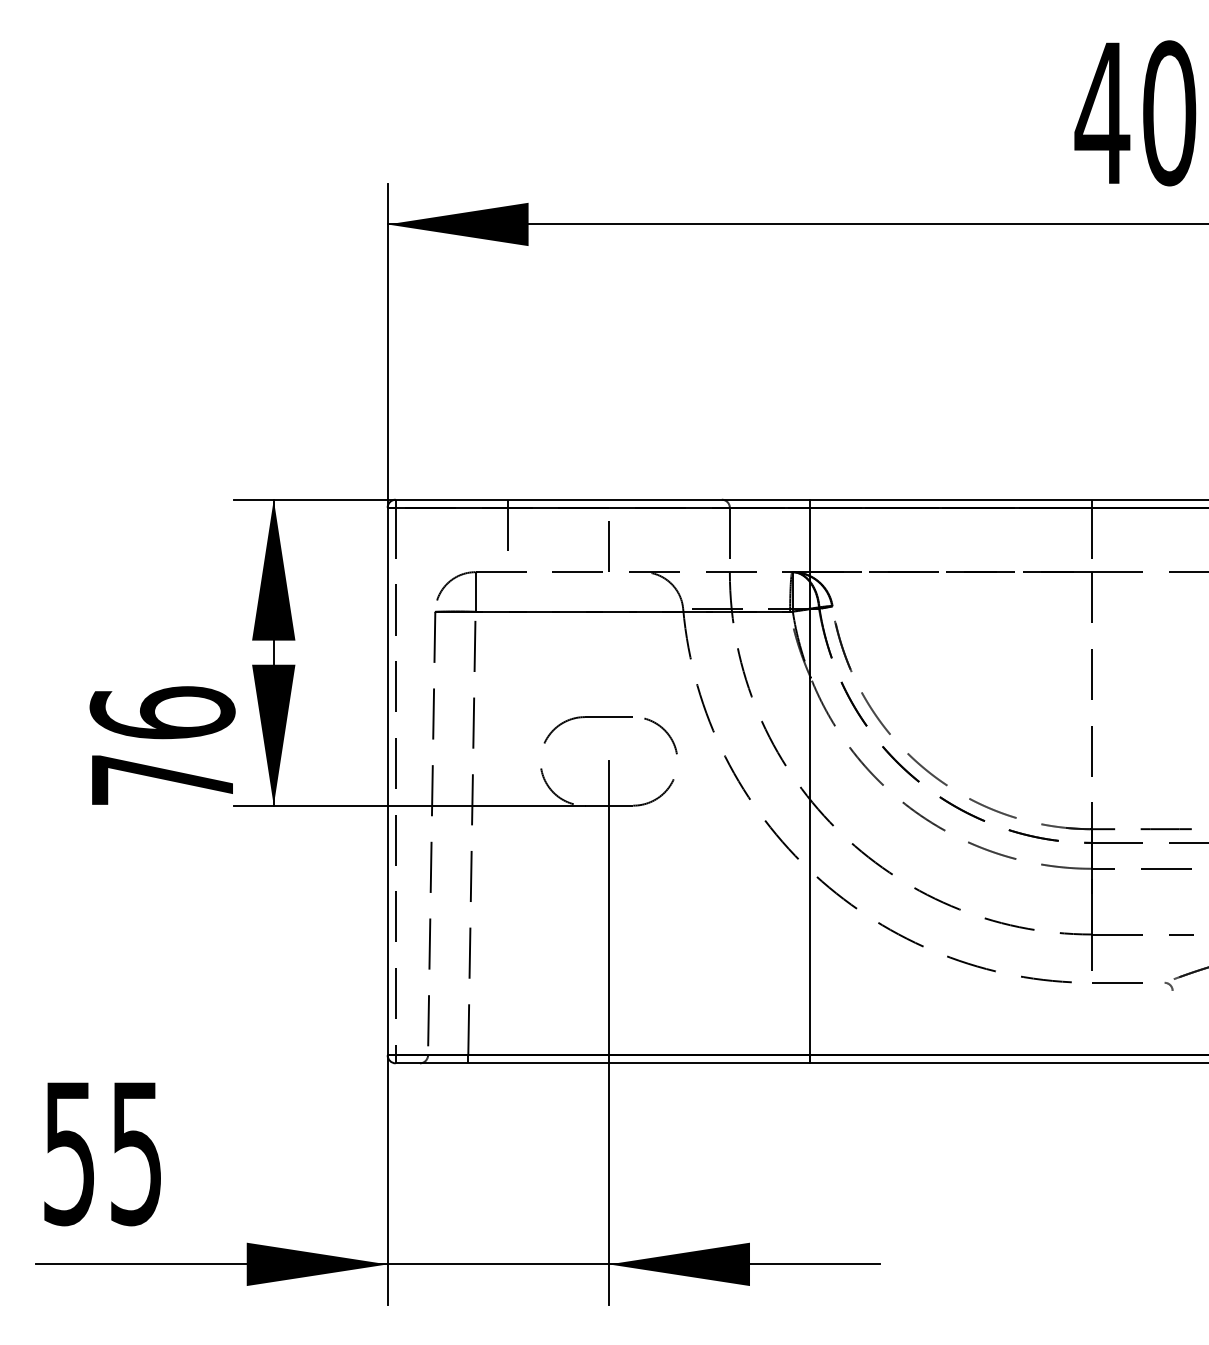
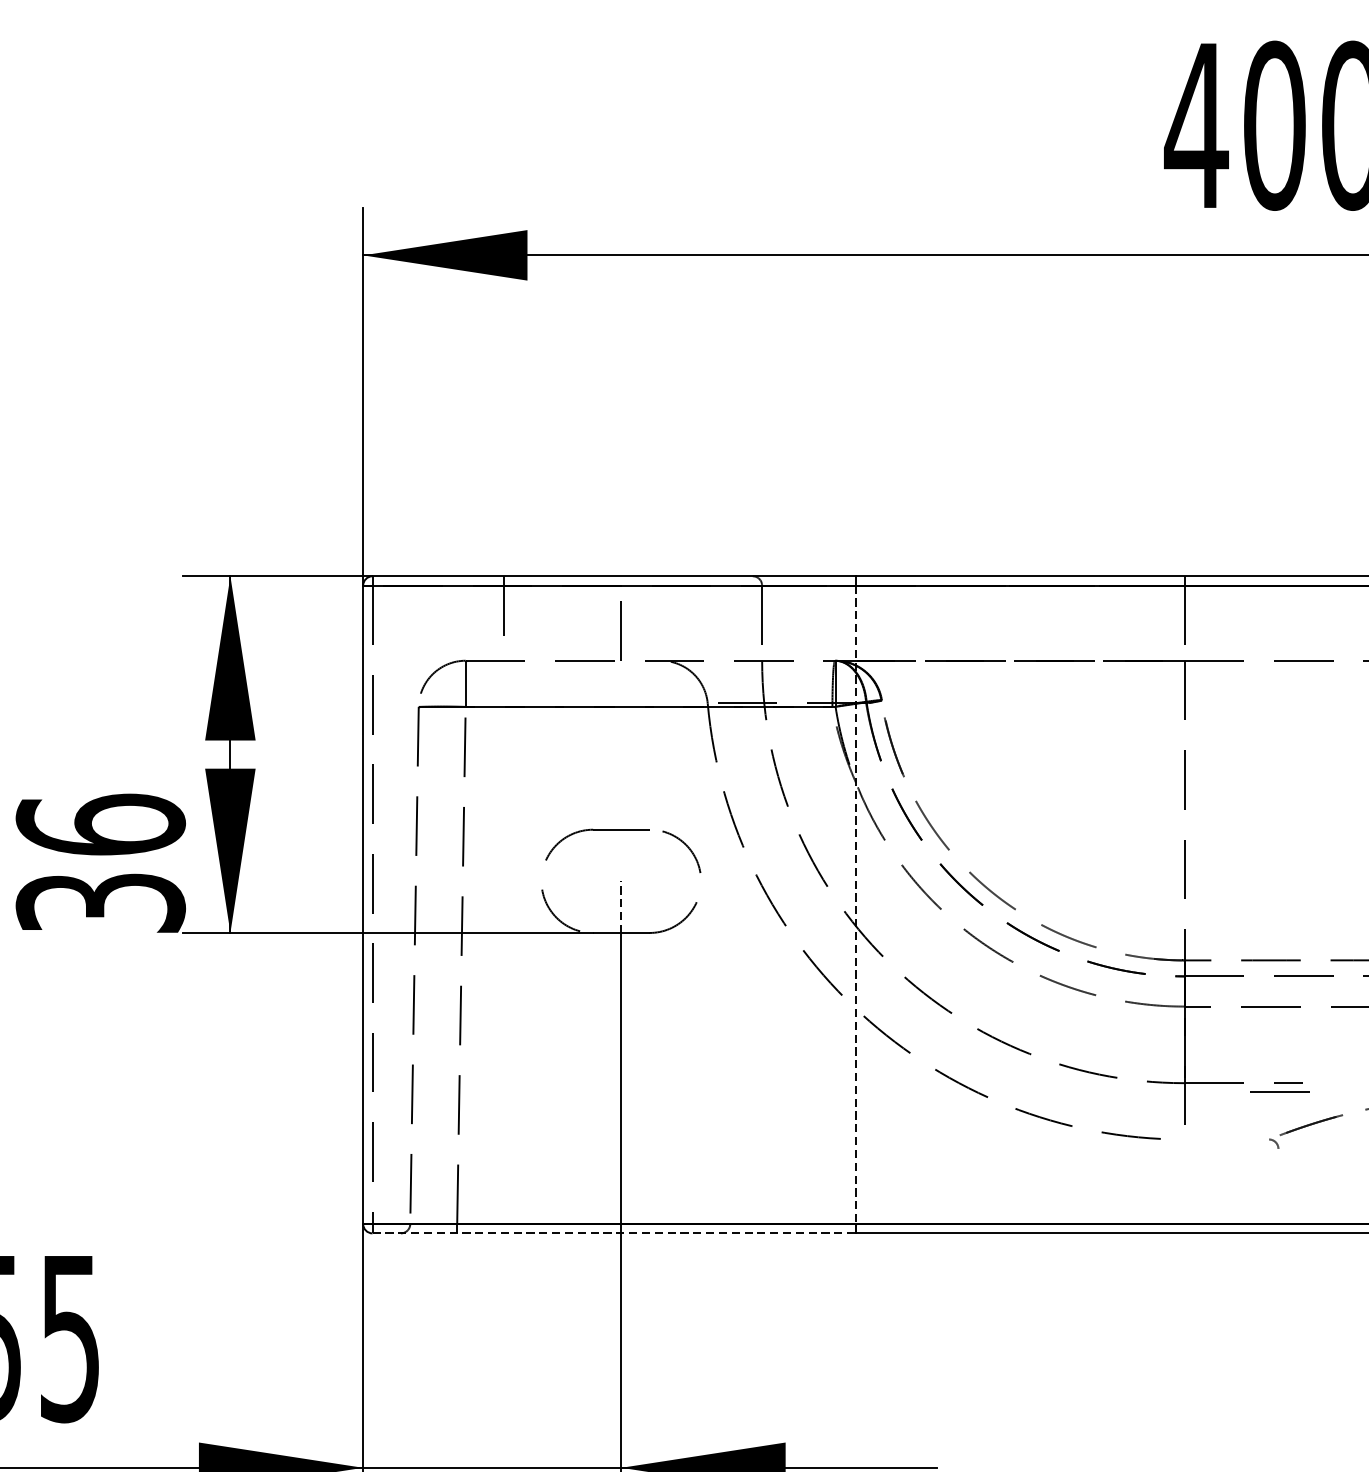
text: (162, 780) -> (100, 903), 76 -> 36
line: (810, 781) -> (856, 904), solid -> dashed
line: (609, 783) -> (621, 907), solid -> dashed
line: (1117, 982) -> (1279, 1091), moved
line: (603, 1063) -> (614, 1233), solid -> dashed

